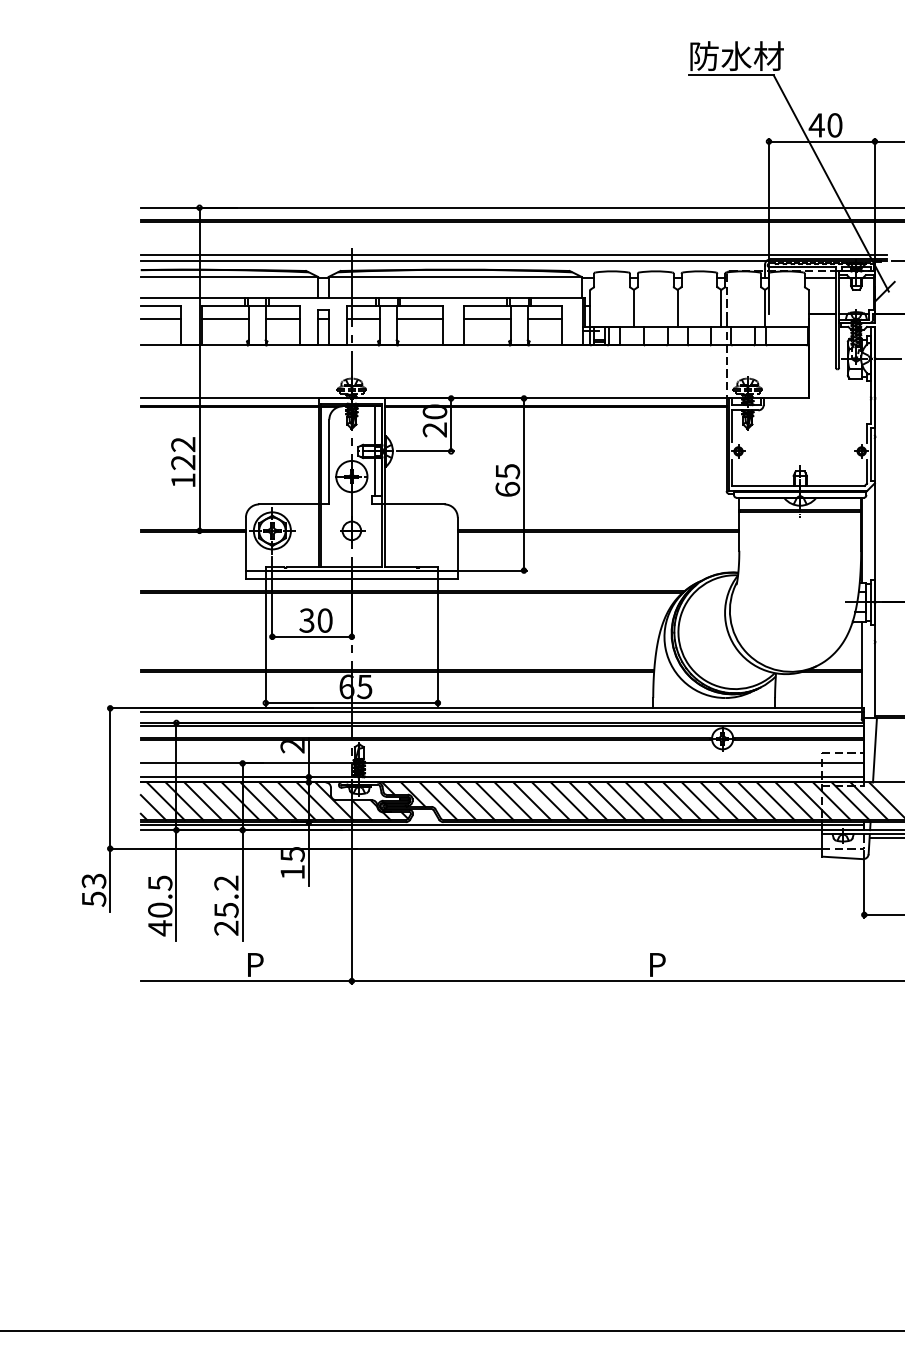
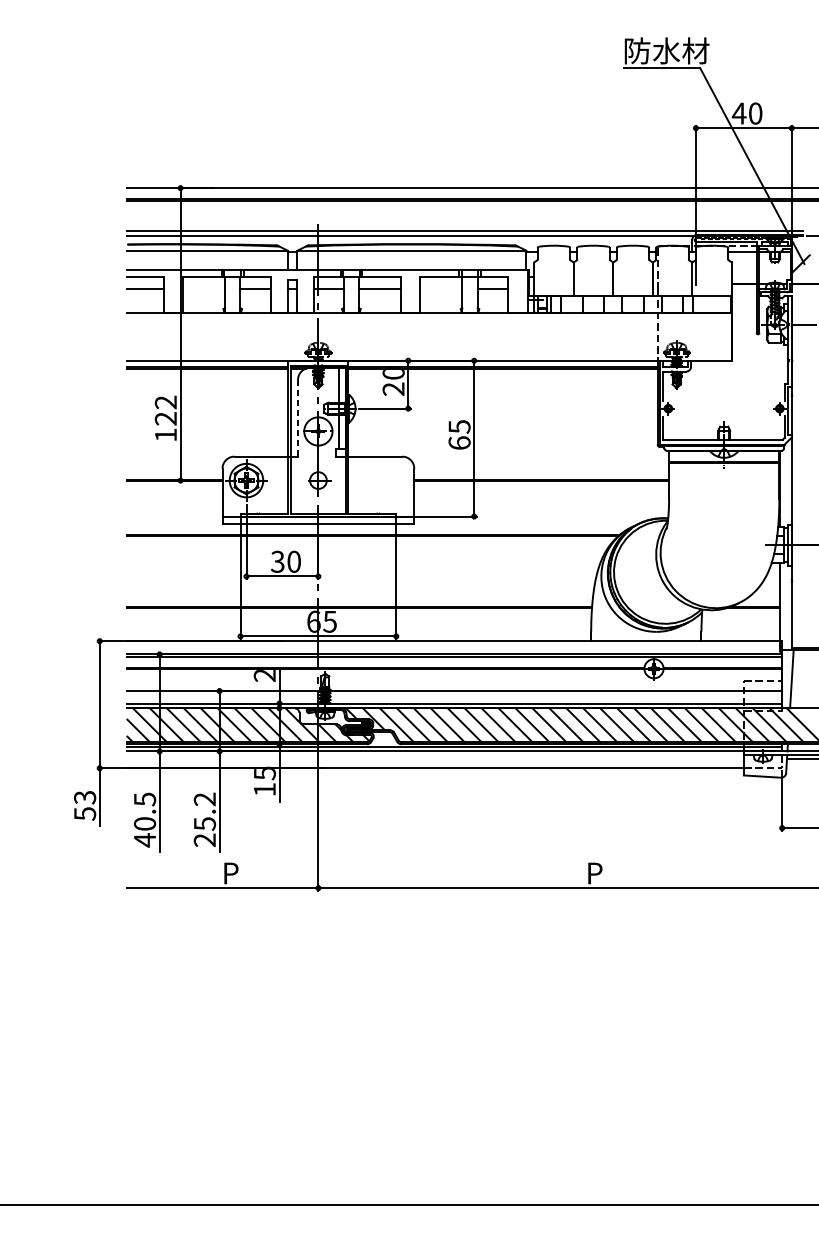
line: (225, 319) -> (204, 289), removed
line: (487, 319) -> (441, 289), removed
line: (329, 462) -> (298, 418), solid -> dashed
line: (502, 712) -> (454, 644), removed

